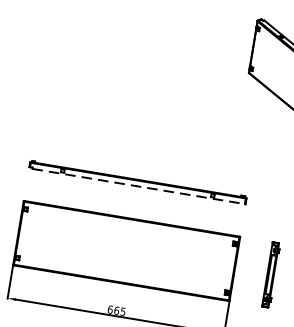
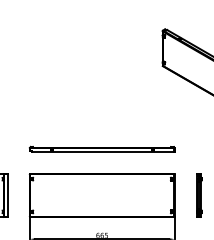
line: (139, 187) -> (103, 152), dashed -> solid

